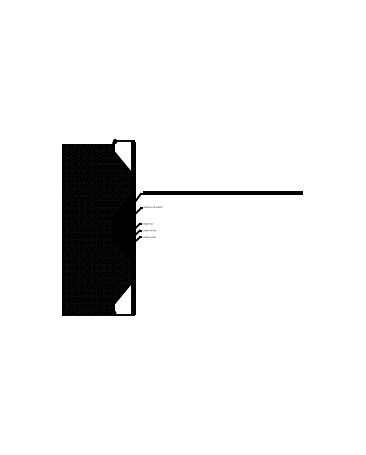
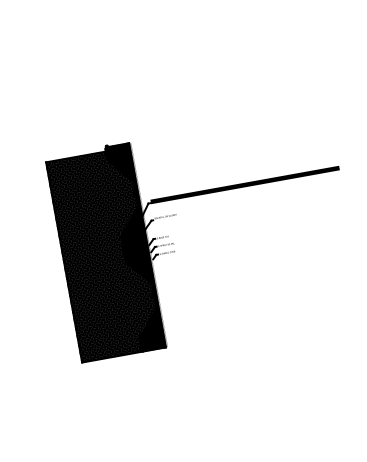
hatch: (122, 157) -> (119, 164), added
hatch: (122, 297) -> (148, 329), added

